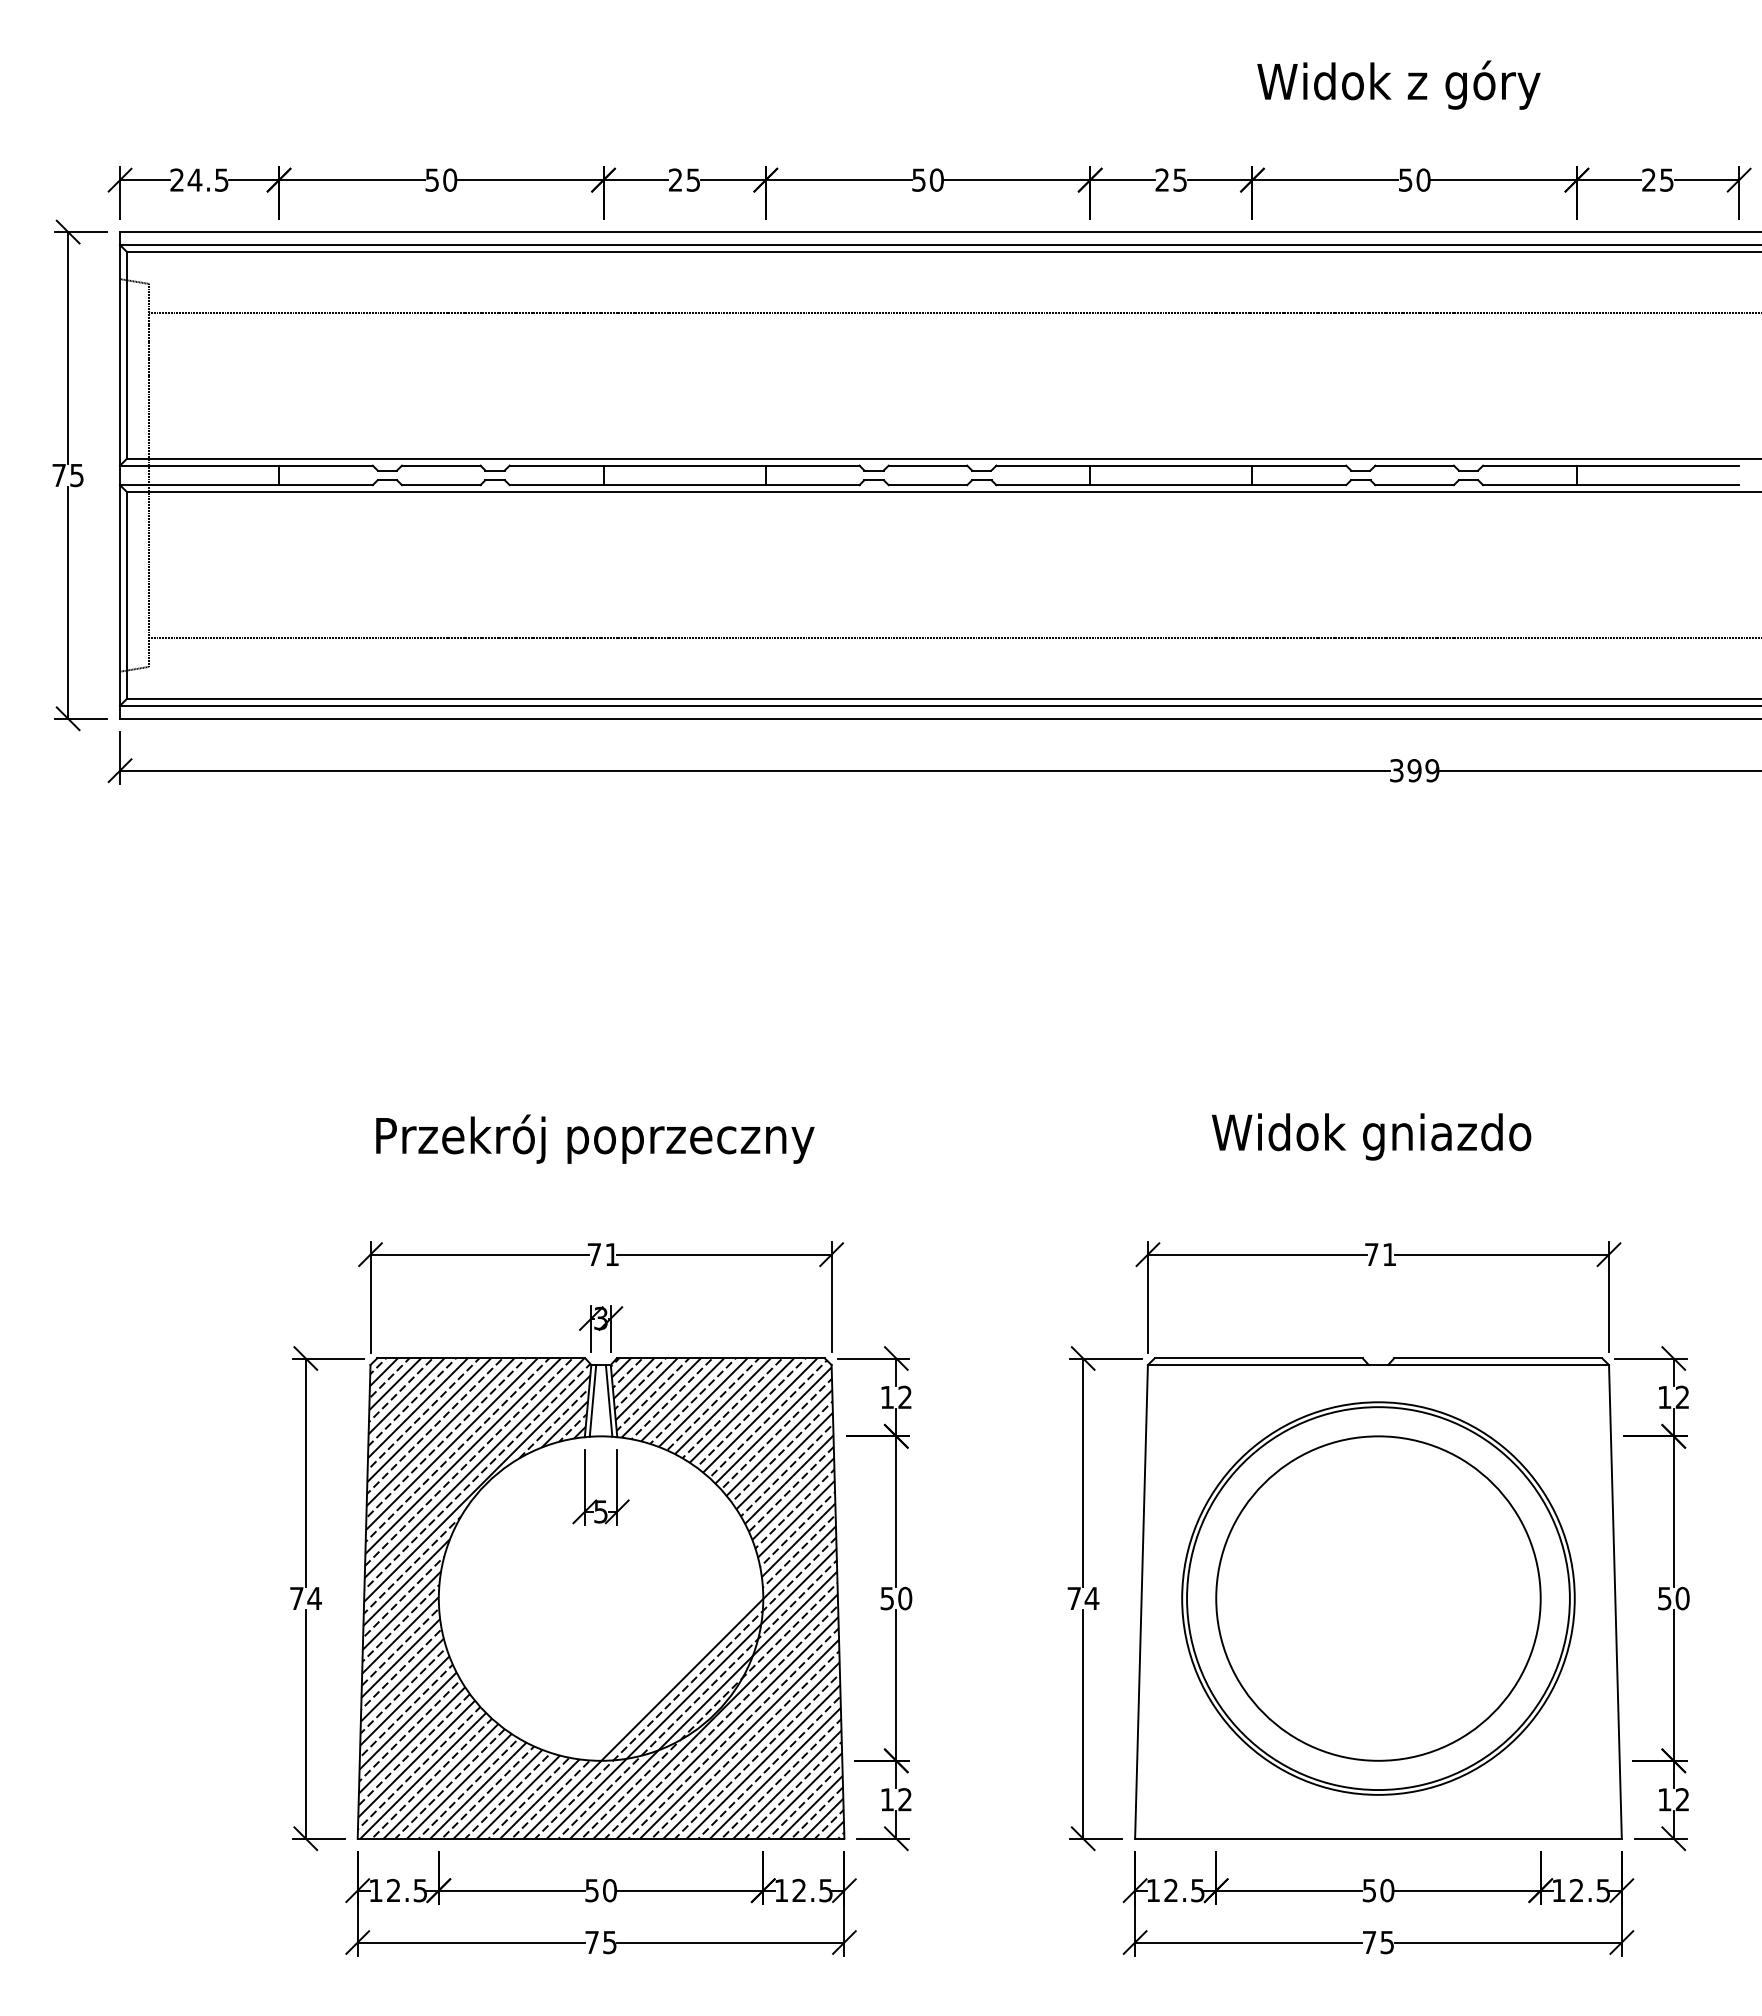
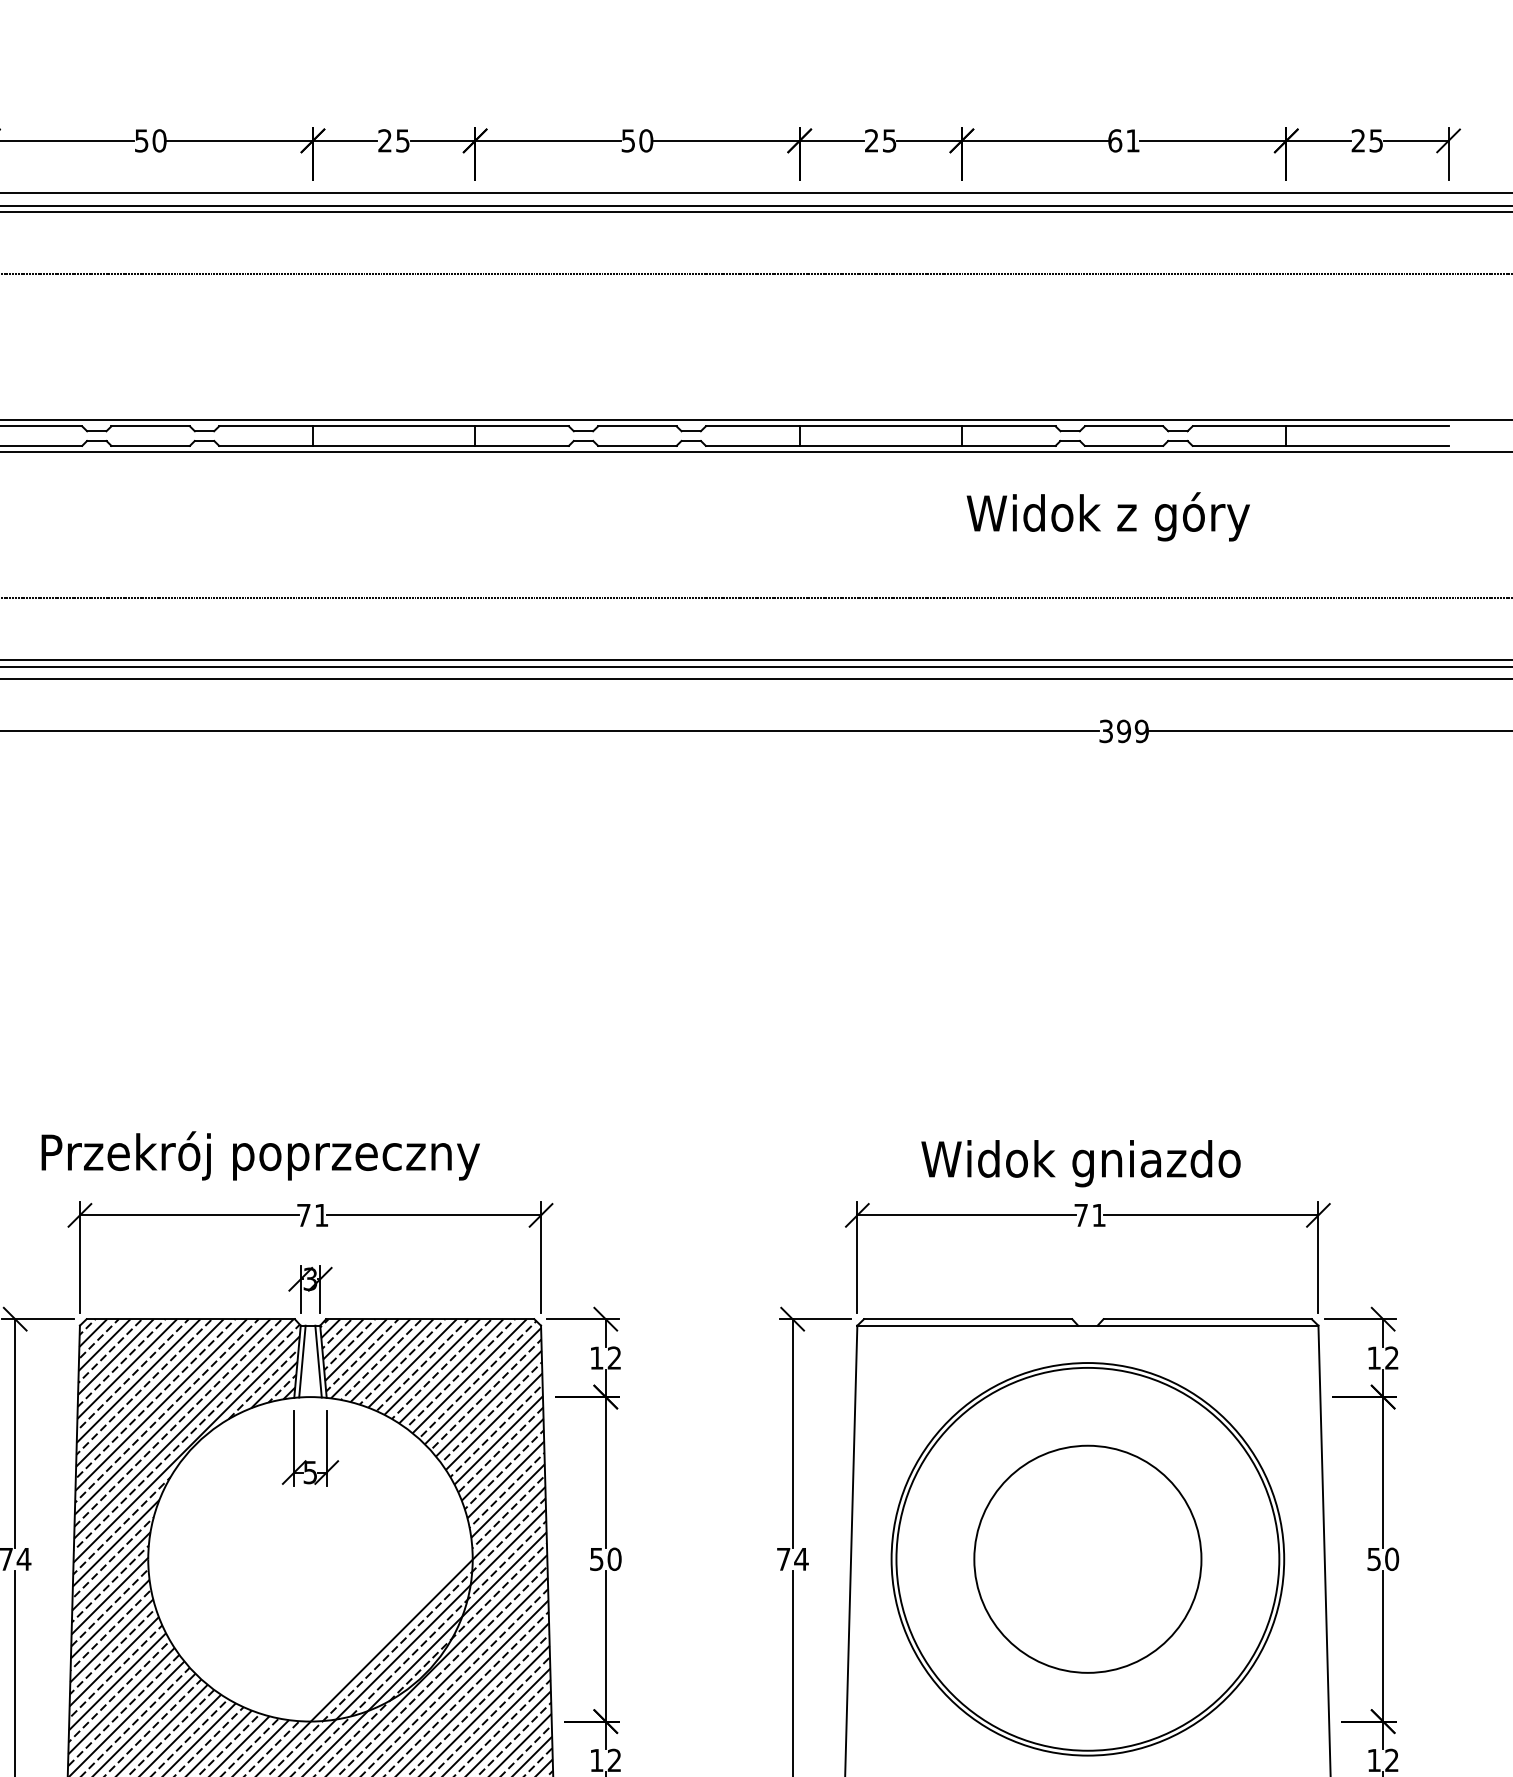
text: (1398, 84) -> (1107, 516), moved
text: (1414, 179) -> (1123, 140), 50 -> 61
text: (1371, 1136) -> (1080, 1163), moved
text: (595, 1138) -> (260, 1155), moved
circle: (1378, 1598) -> (1087, 1559), size x0.7

